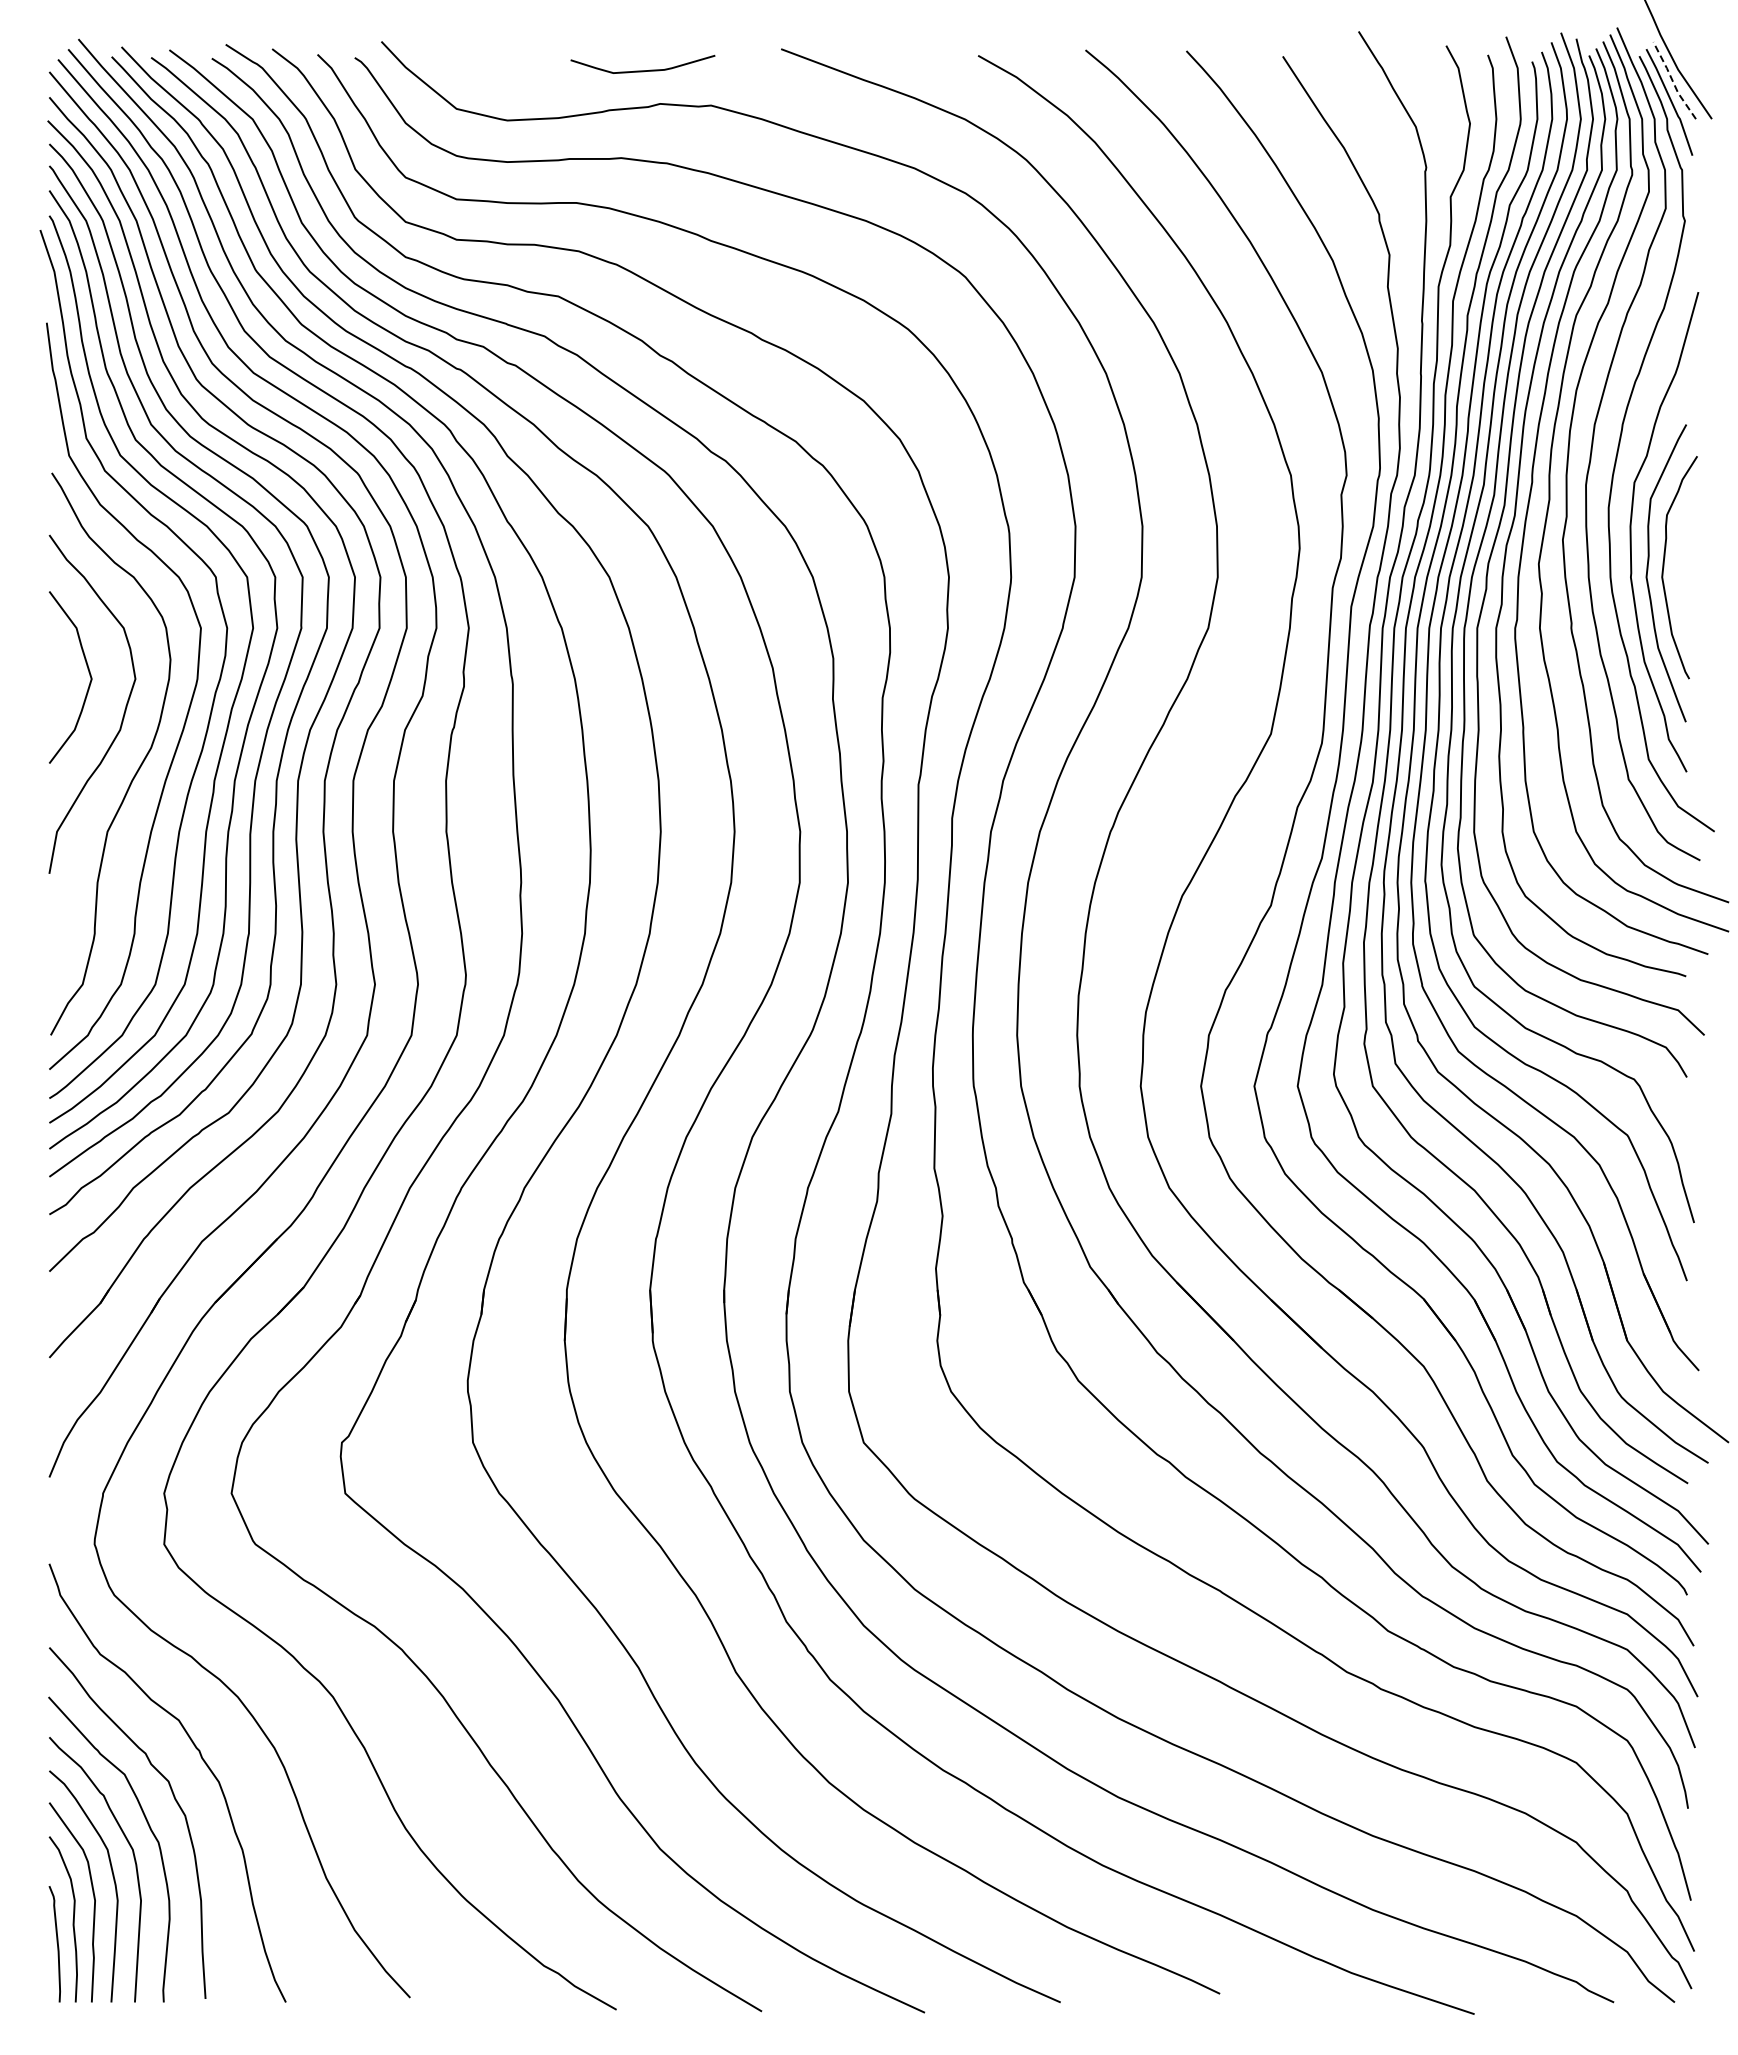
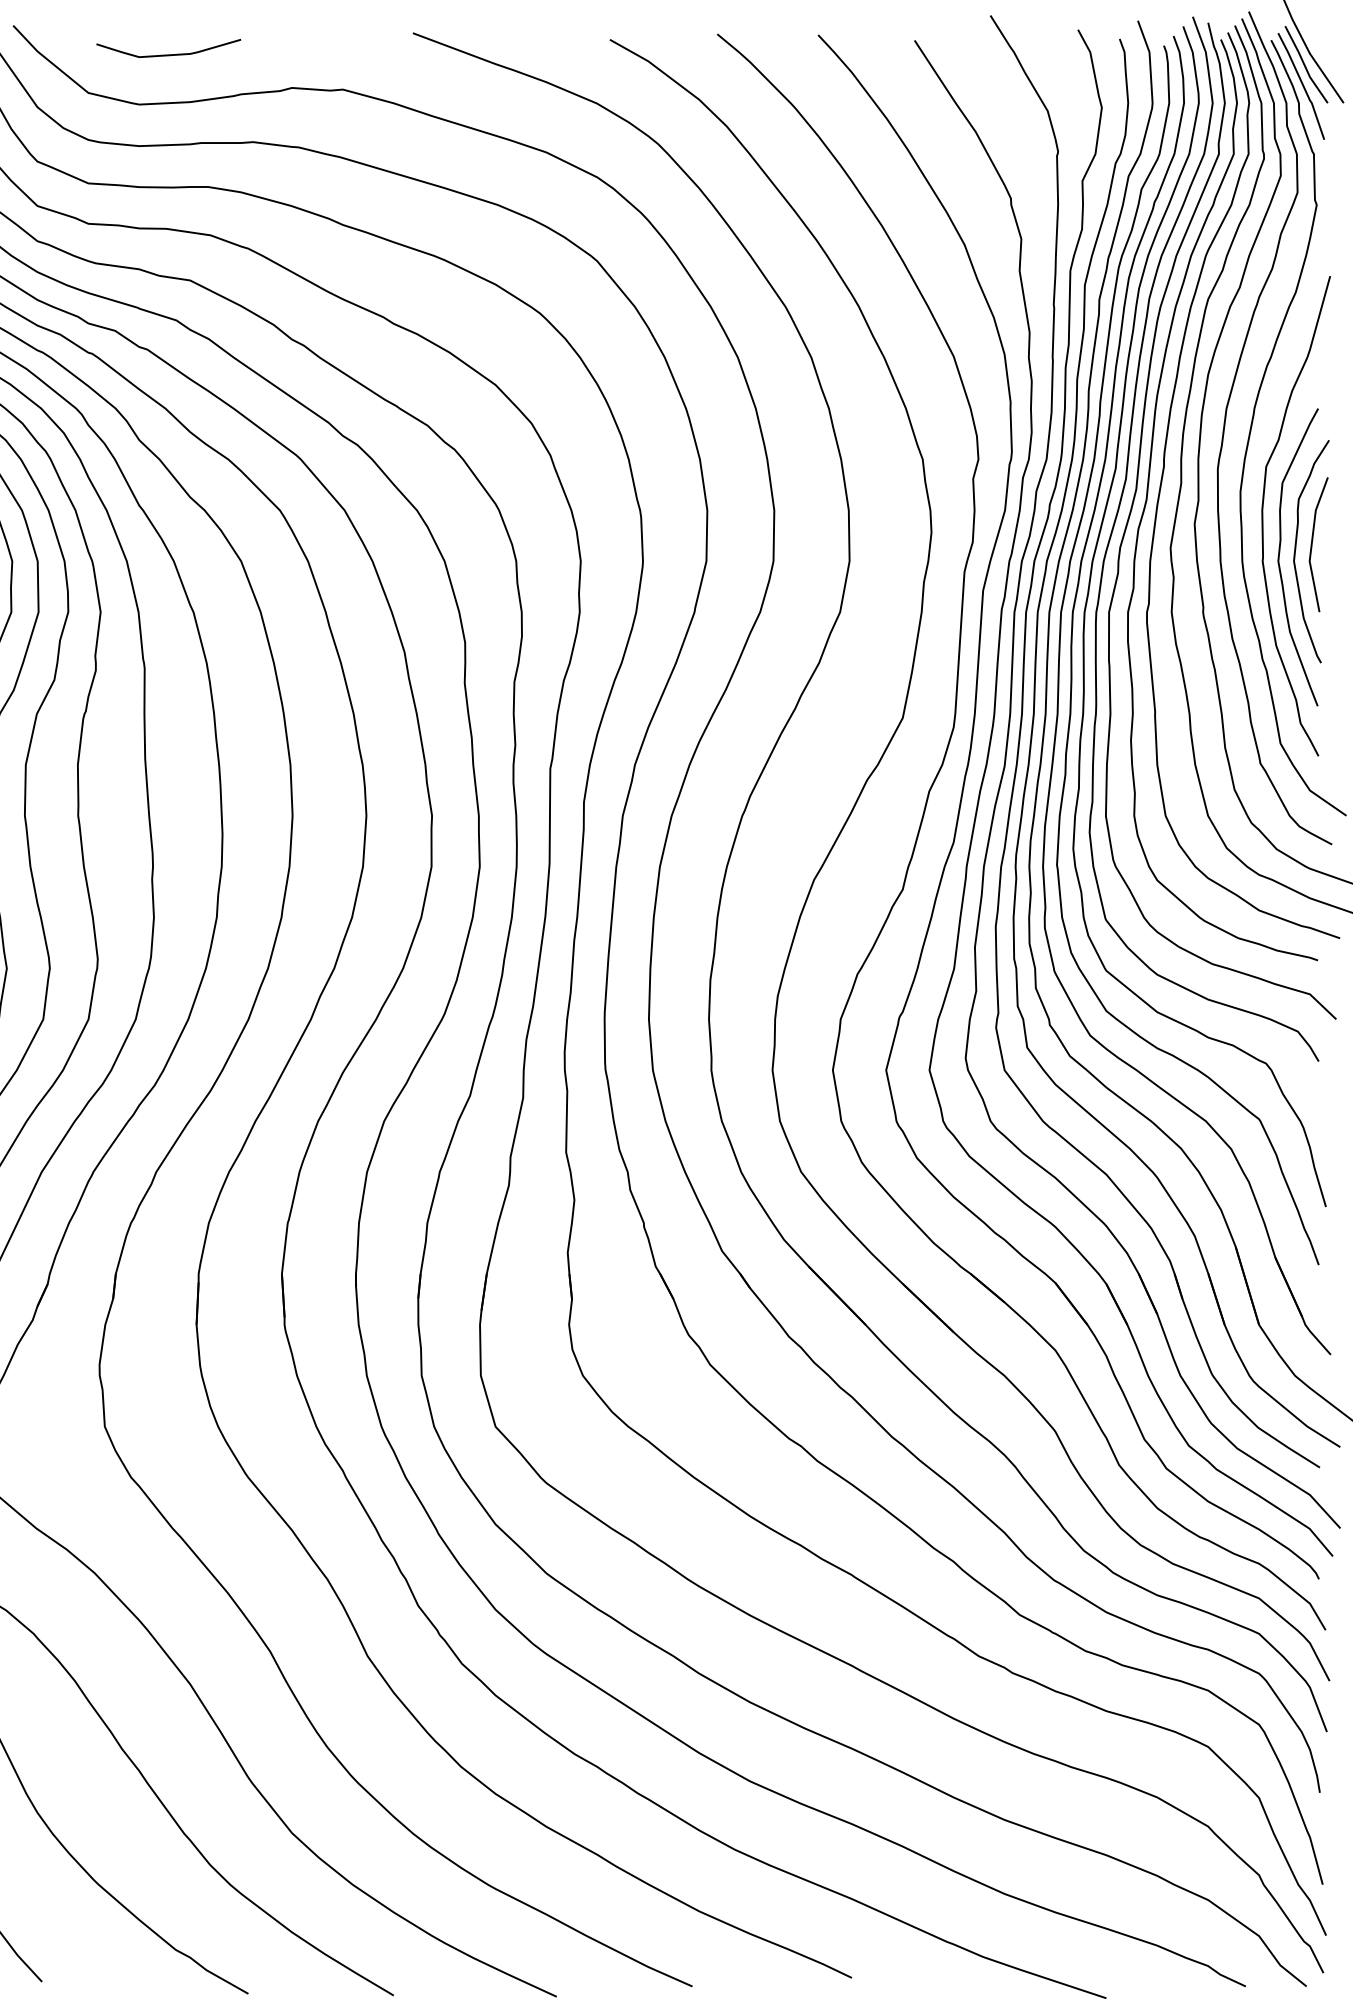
curve: (642, 70) -> (168, 54), moved
line: (1672, 81) -> (1304, 65), dashed -> solid
line: (1681, 558) -> (1313, 542), added

